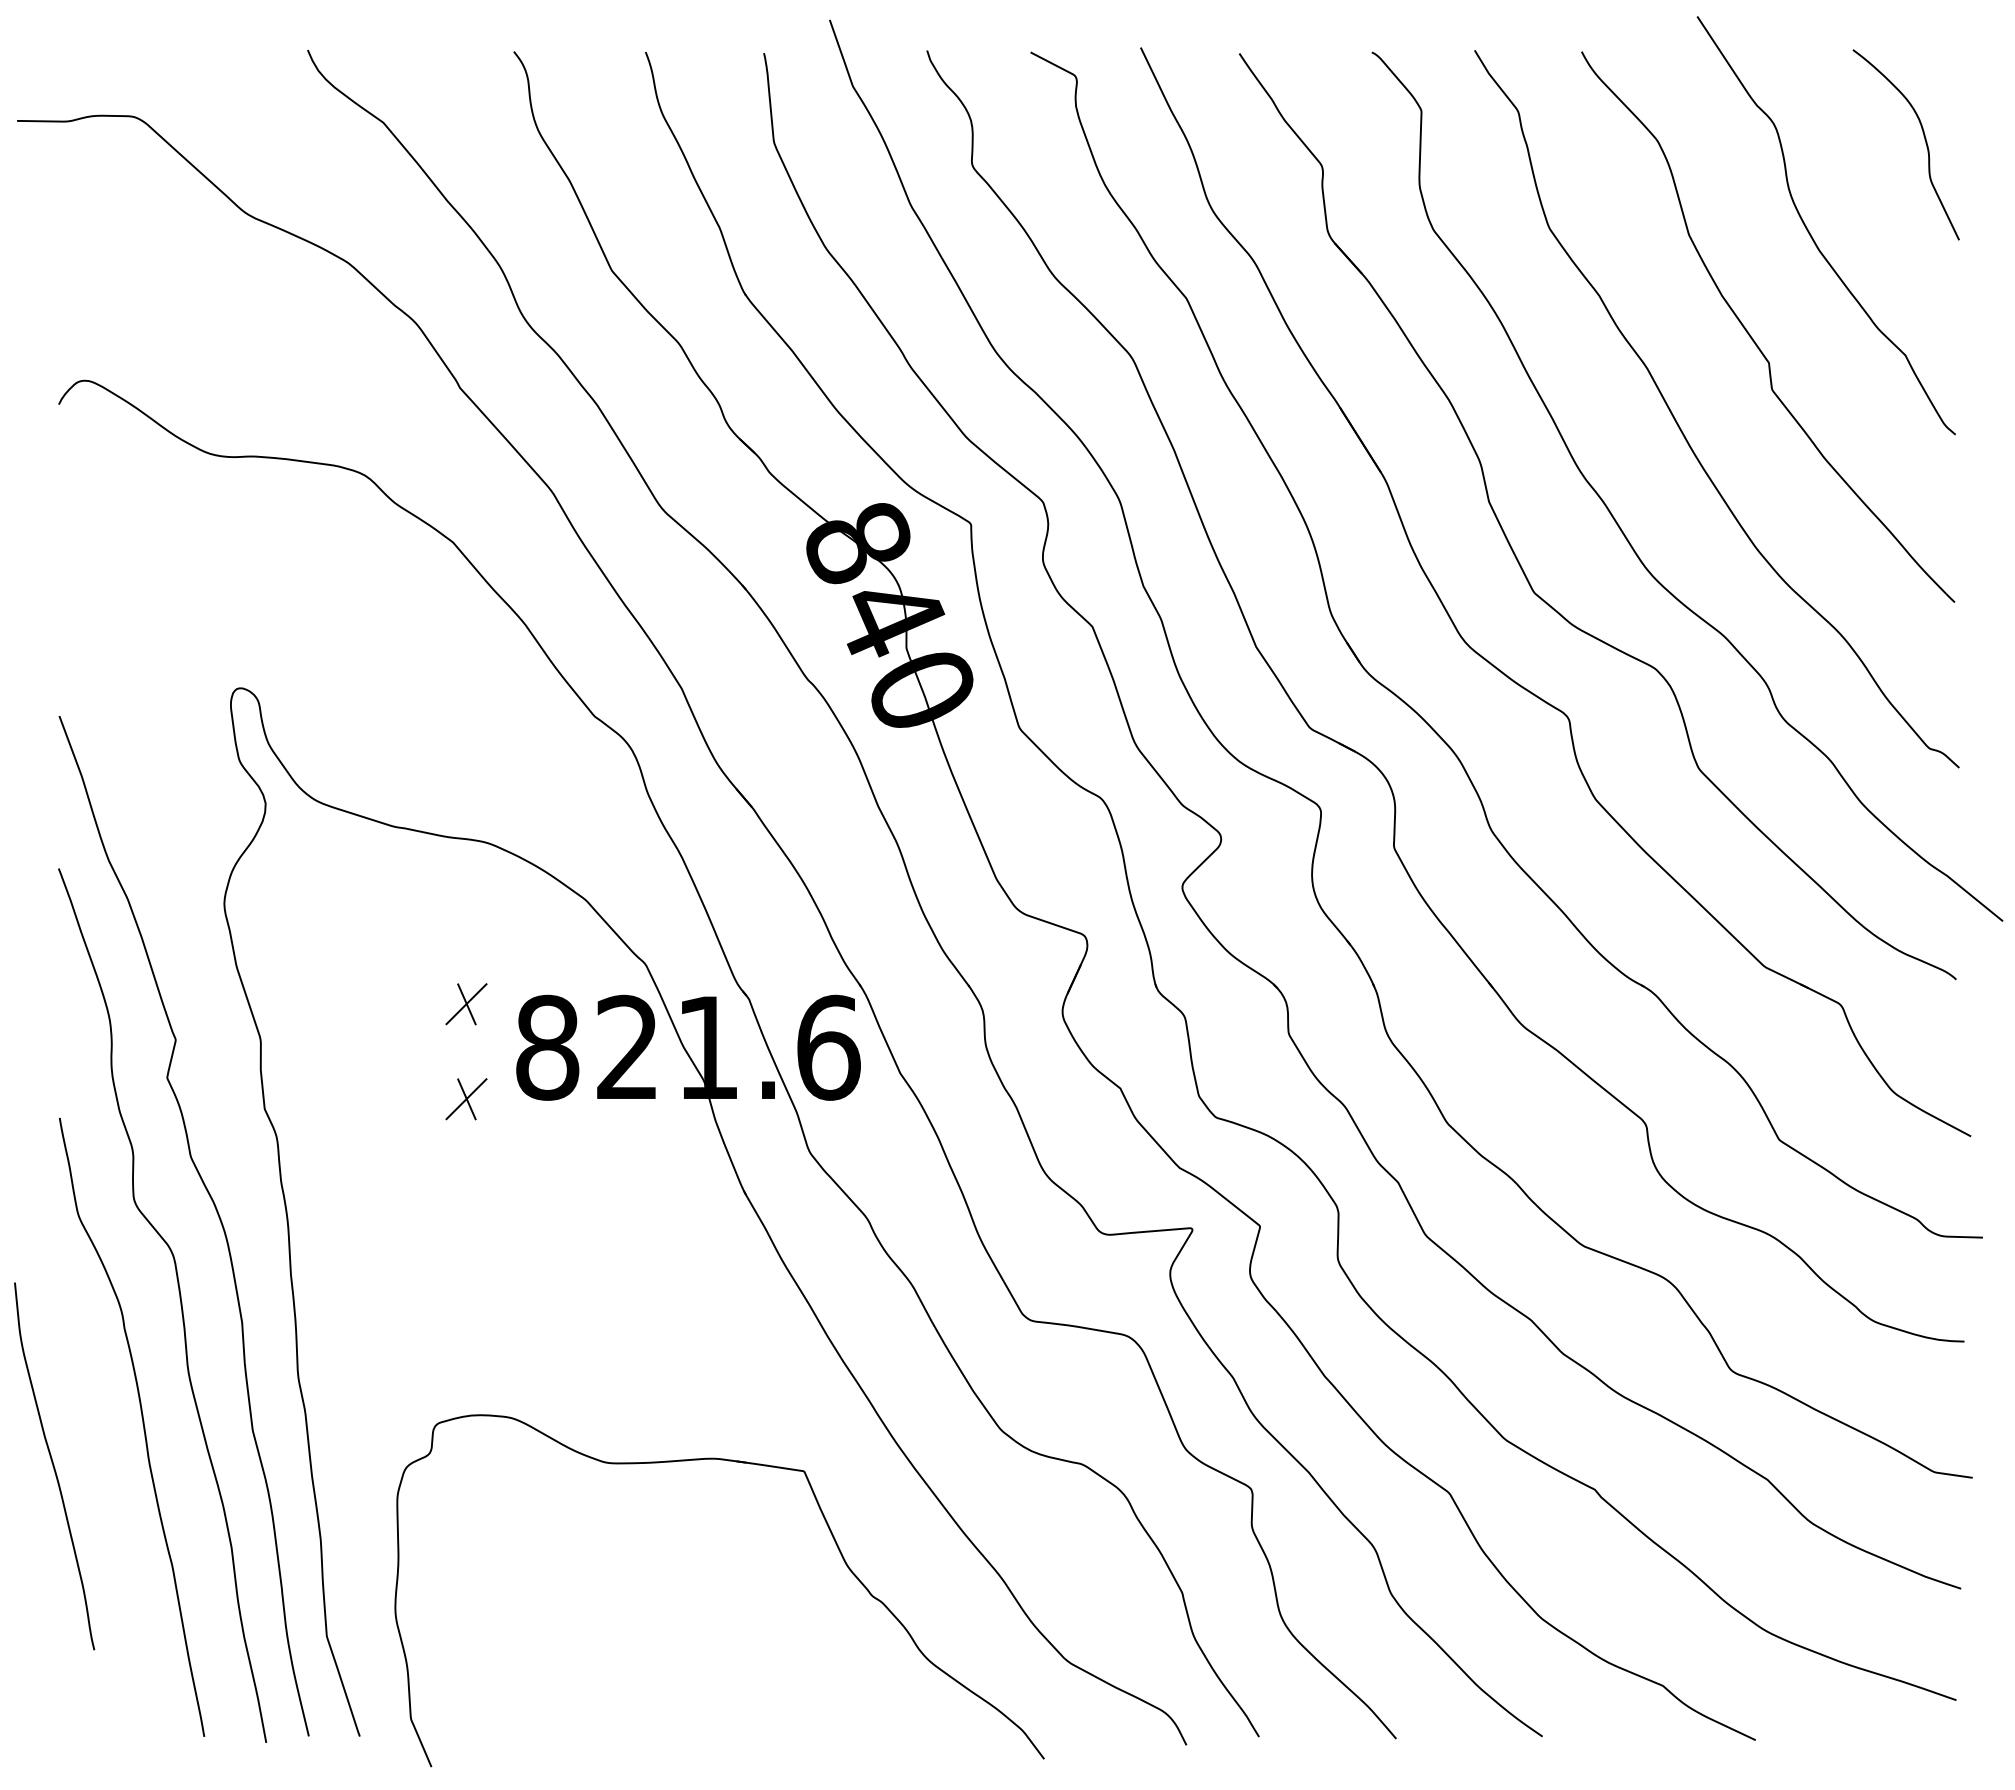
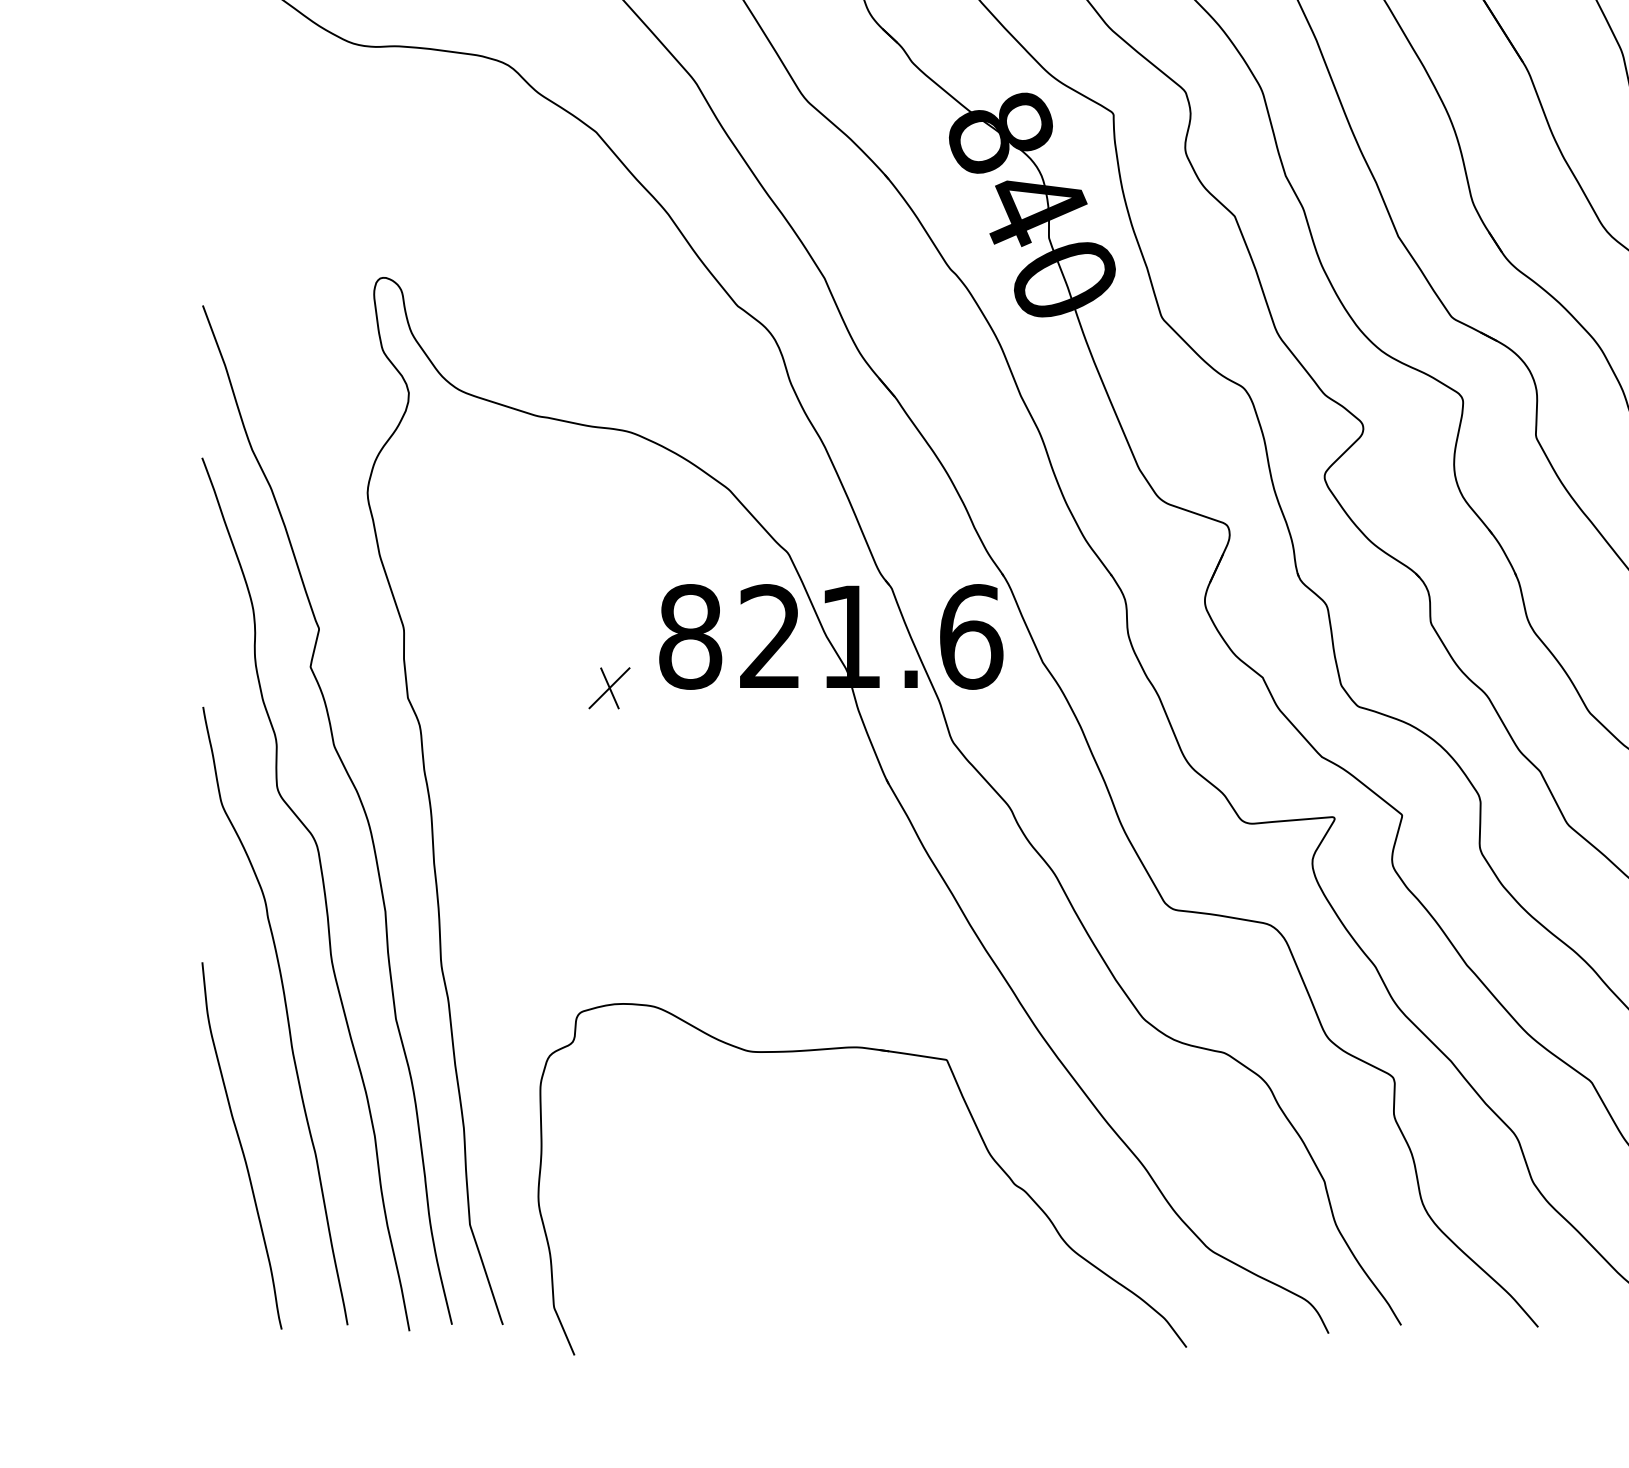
part: (466, 1004) -> (609, 593), removed
curve: (54, 1466) -> (241, 1146), moved

